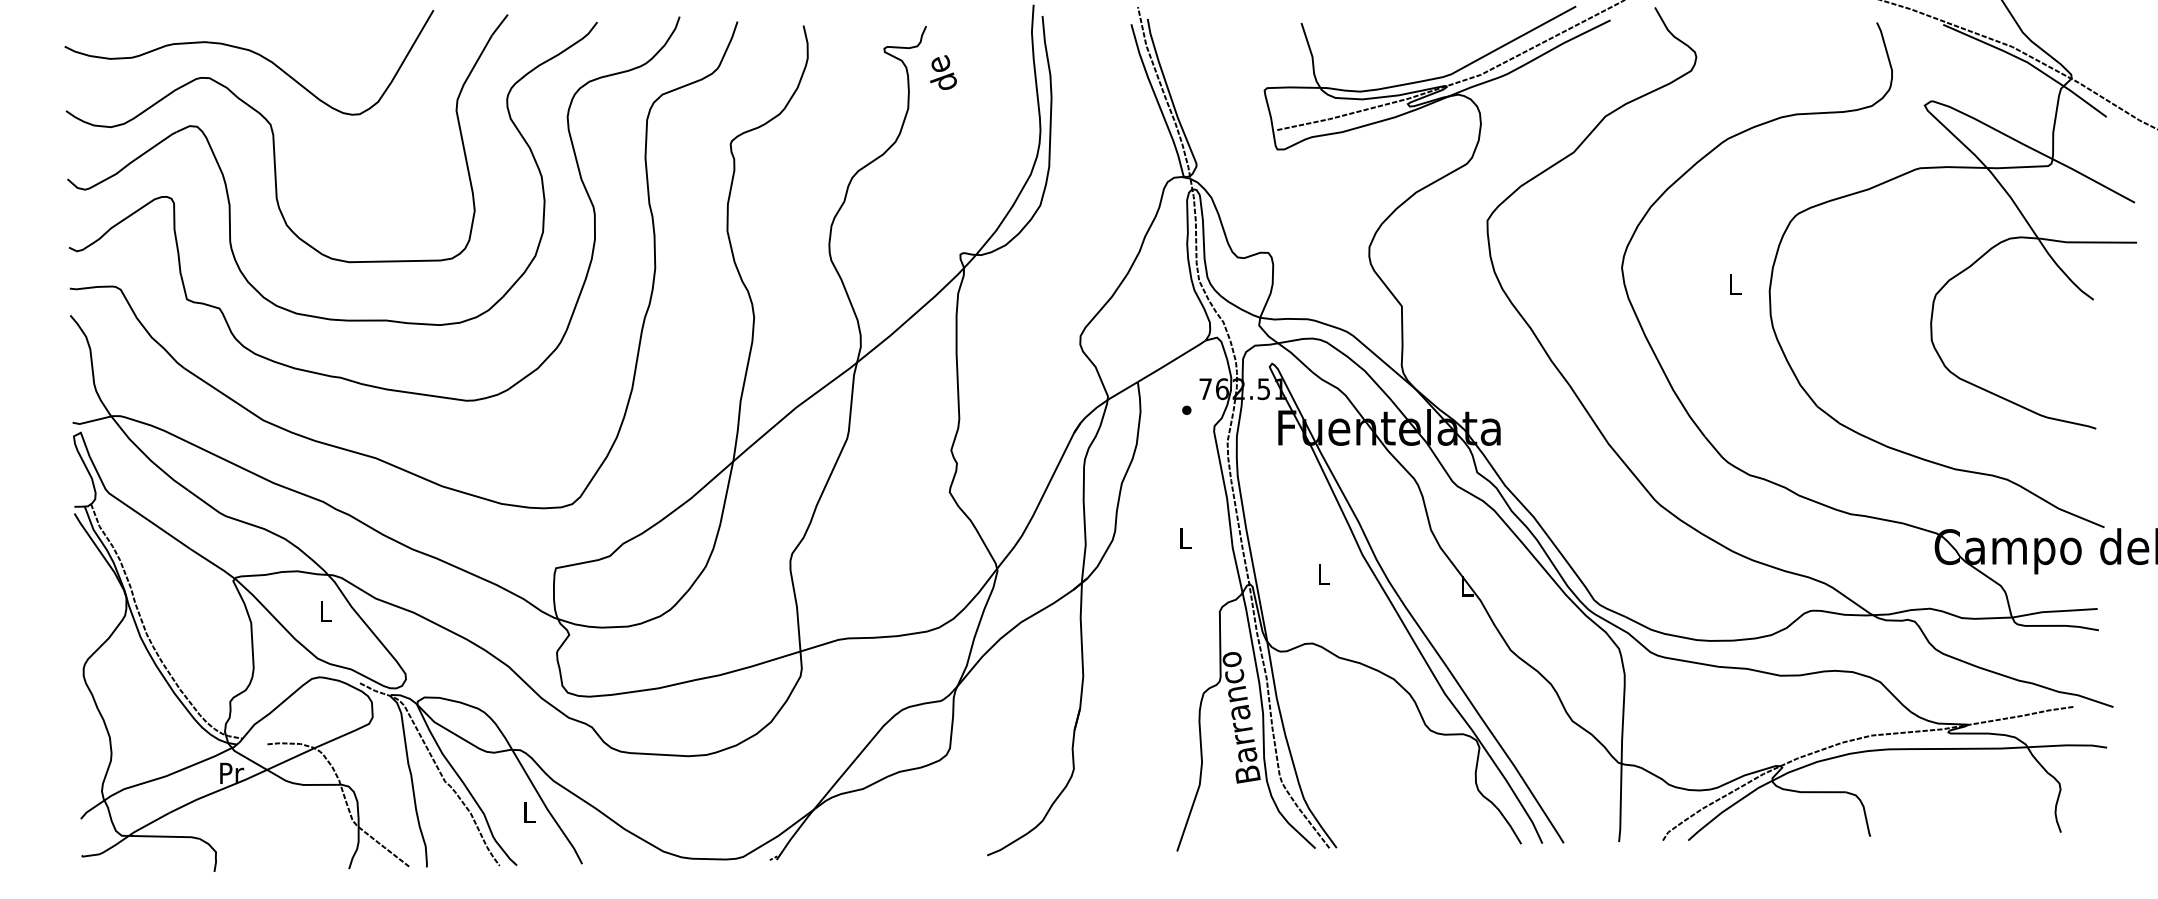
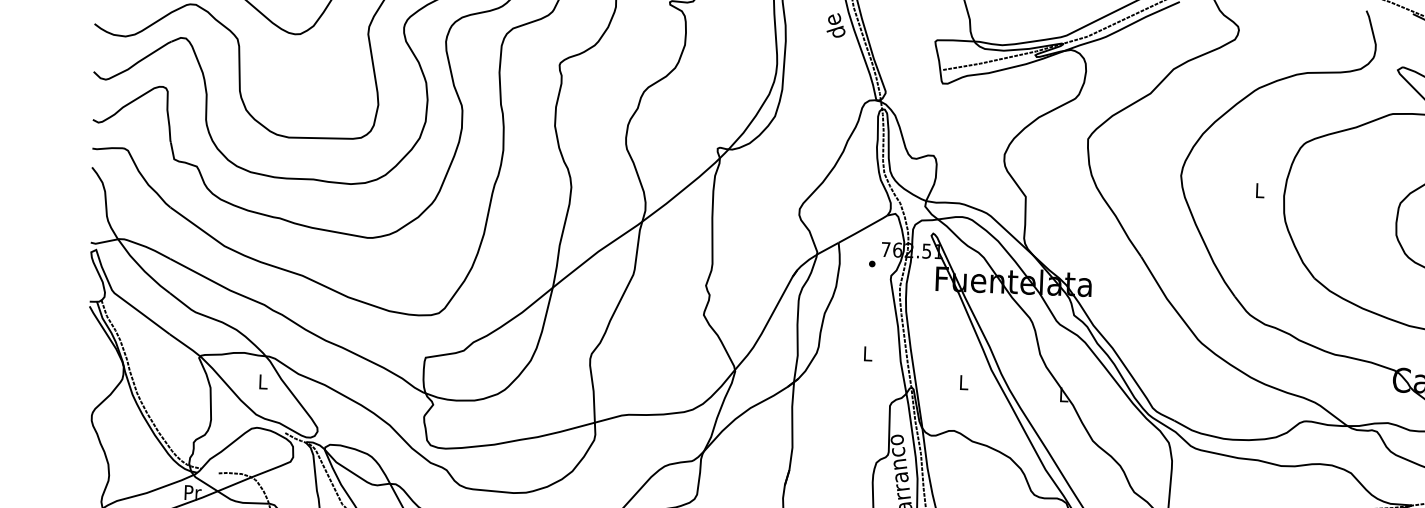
text: (943, 72) -> (836, 25), moved

